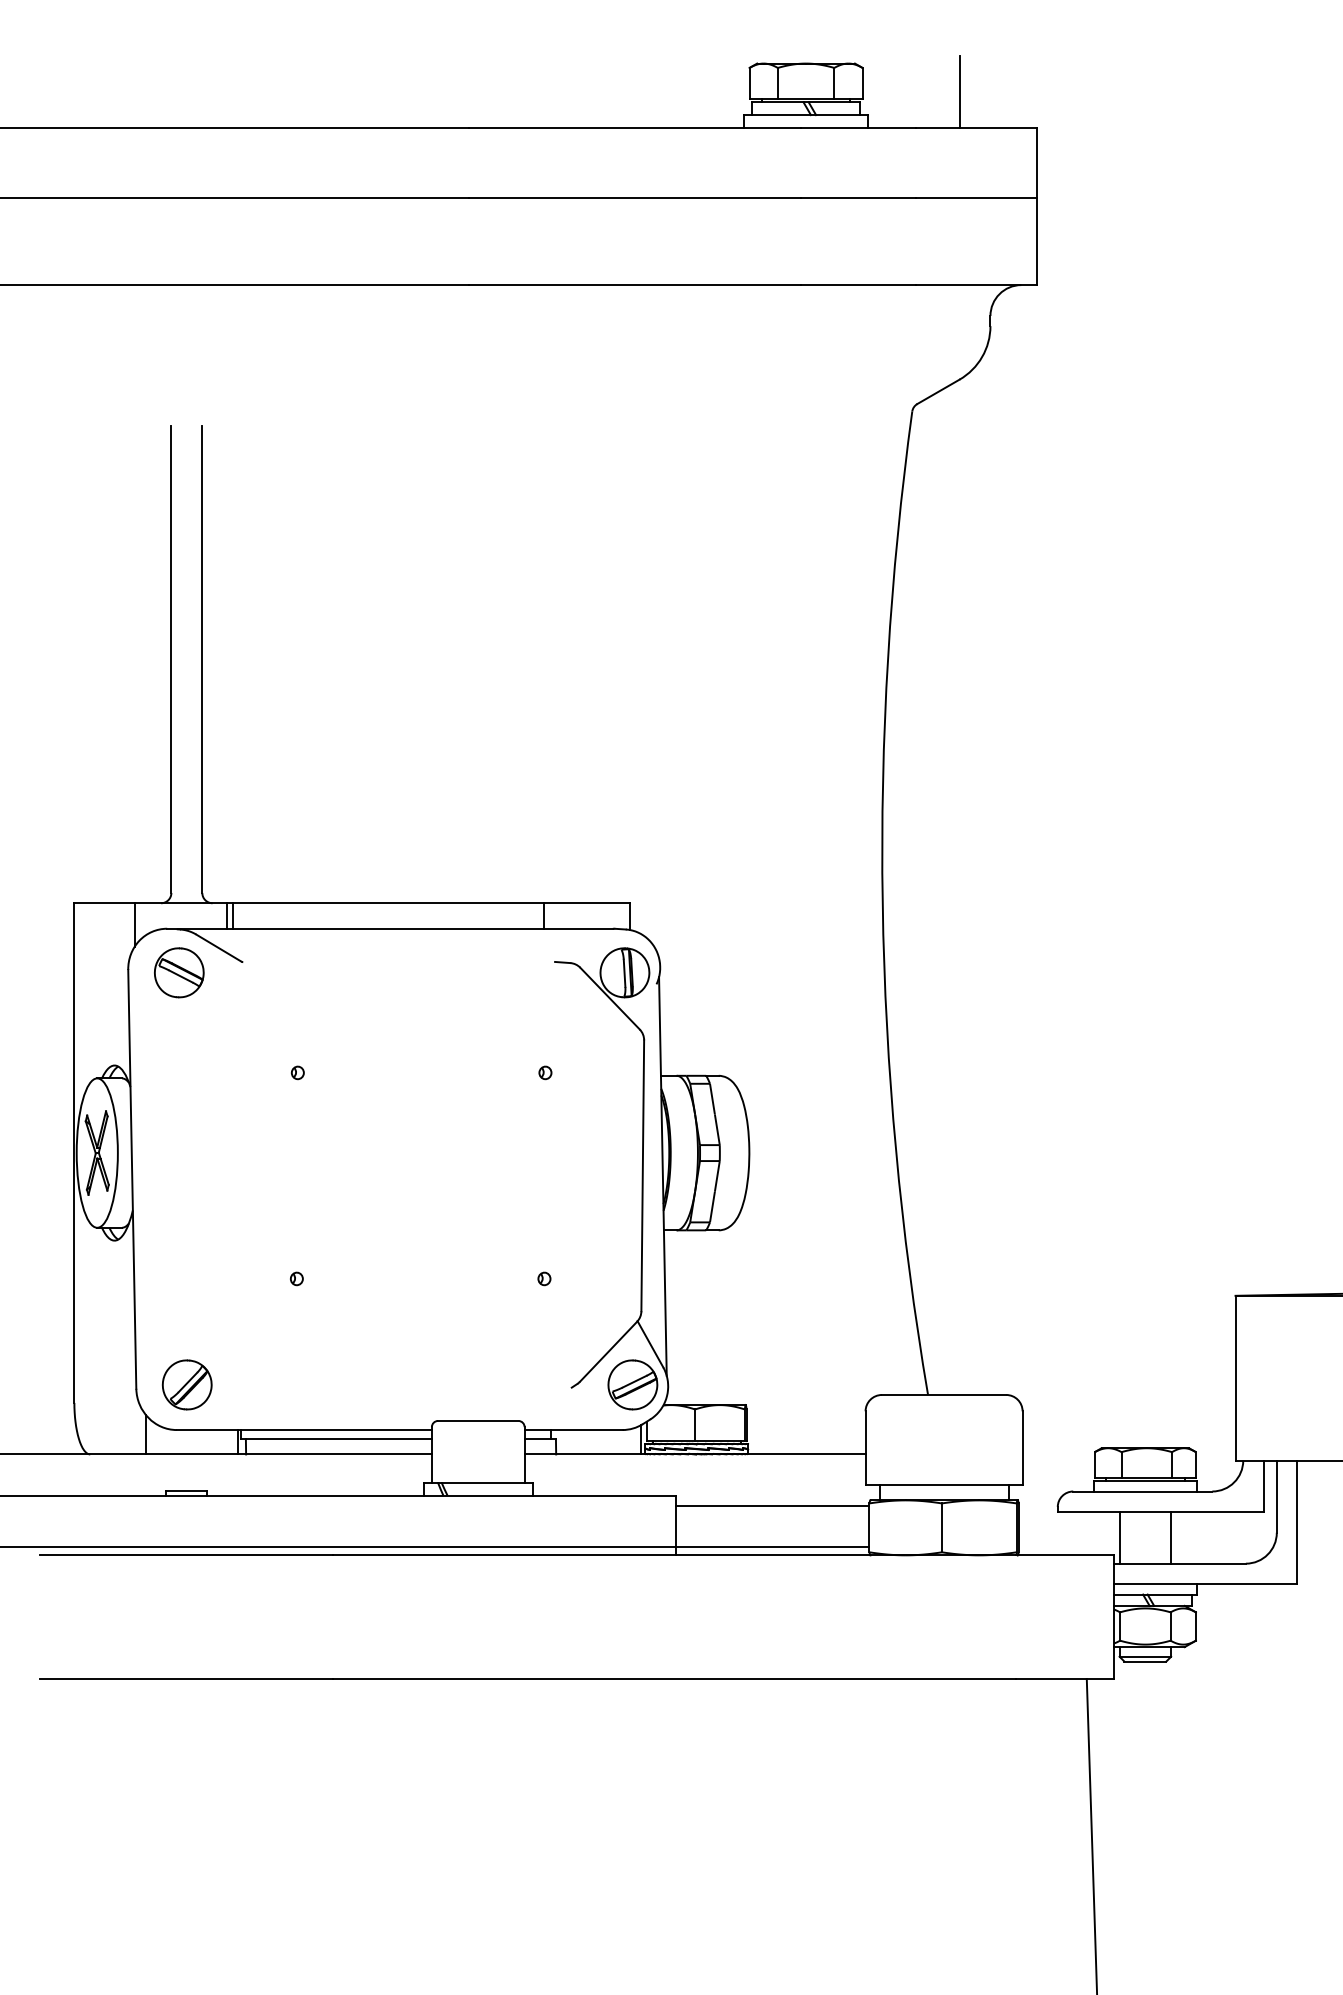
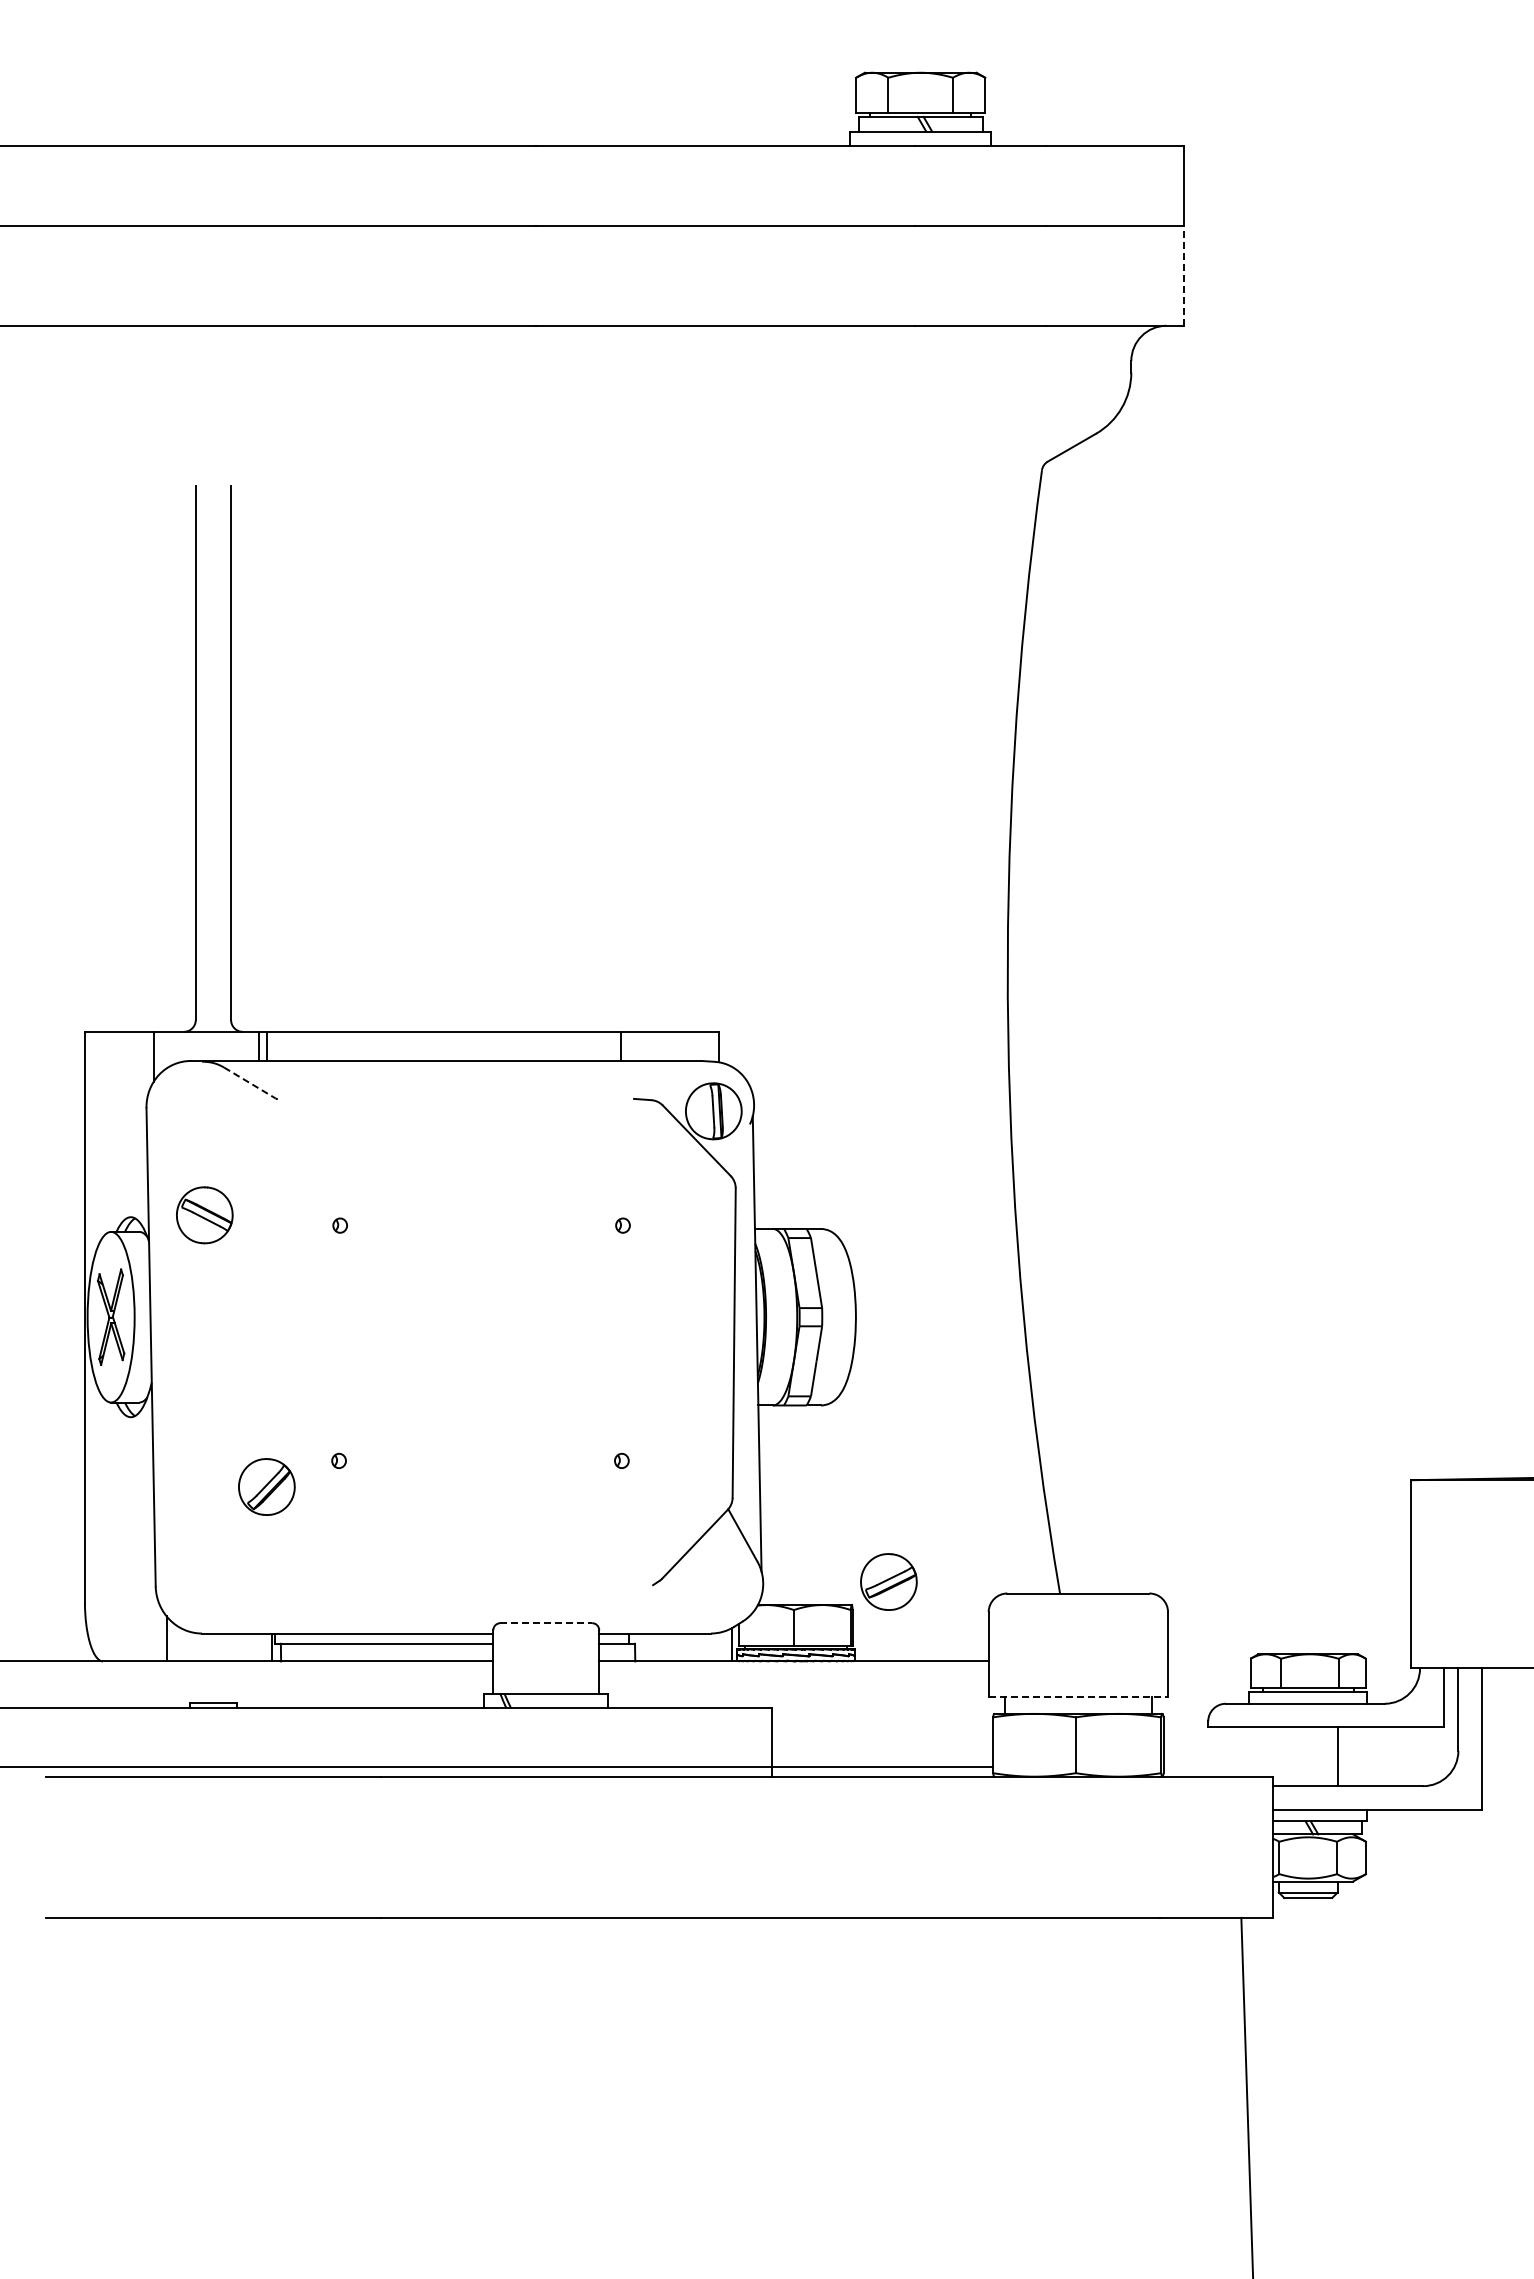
line: (959, 91) -> (1096, 104), removed
line: (1037, 241) -> (1184, 275), solid -> dashed
line: (219, 948) -> (250, 1083), solid -> dashed
part: (179, 972) -> (204, 1215), moved
part: (186, 1384) -> (266, 1486), moved
part: (632, 1384) -> (888, 1581), moved
line: (478, 1421) -> (546, 1623), solid -> dashed
line: (944, 1485) -> (1078, 1696), solid -> dashed
line: (772, 1506) -> (882, 1720), removed
line: (1119, 1537) -> (1278, 1756), removed

